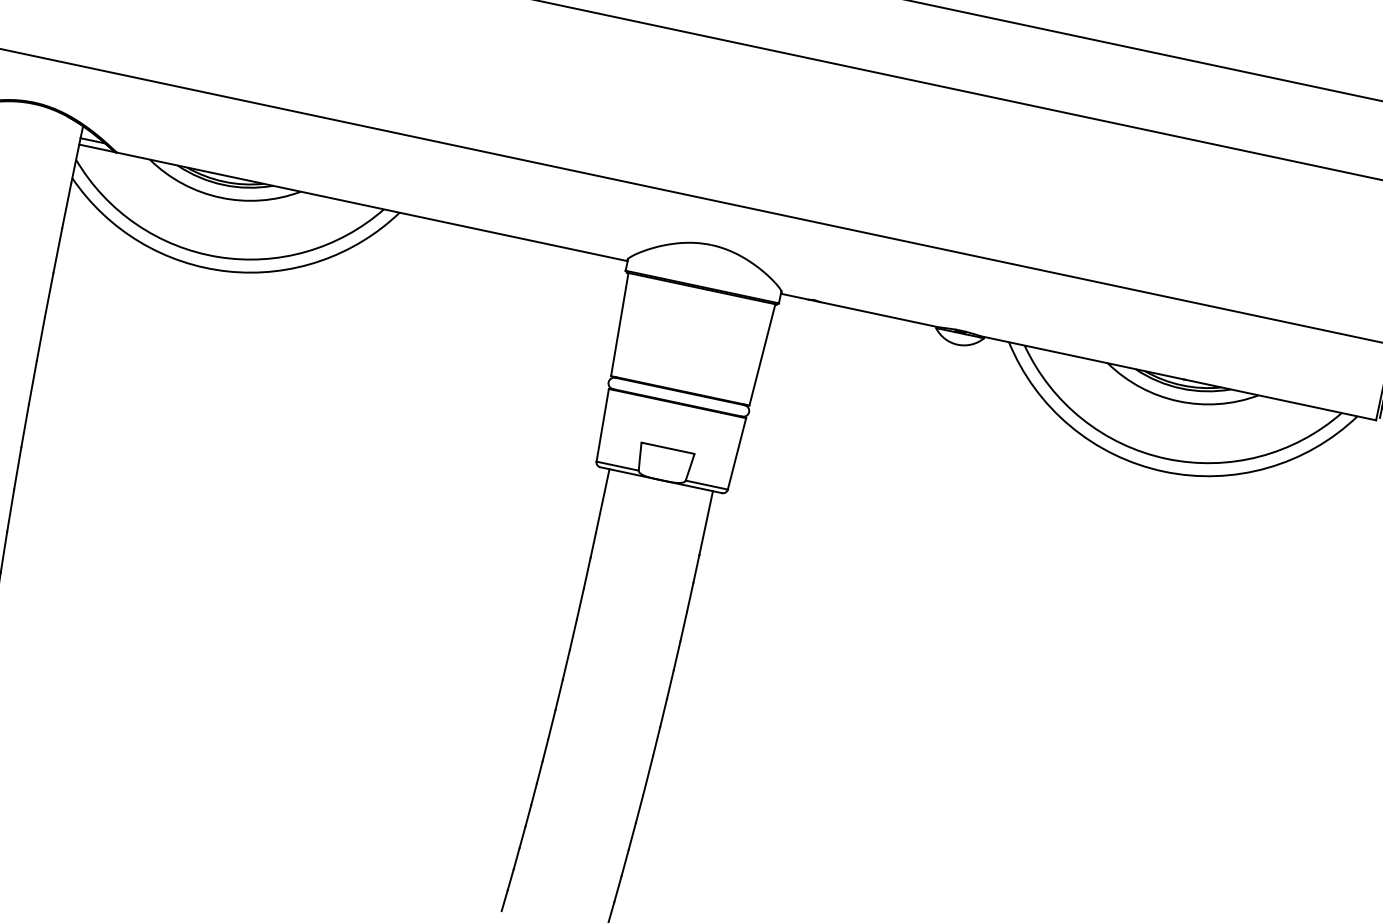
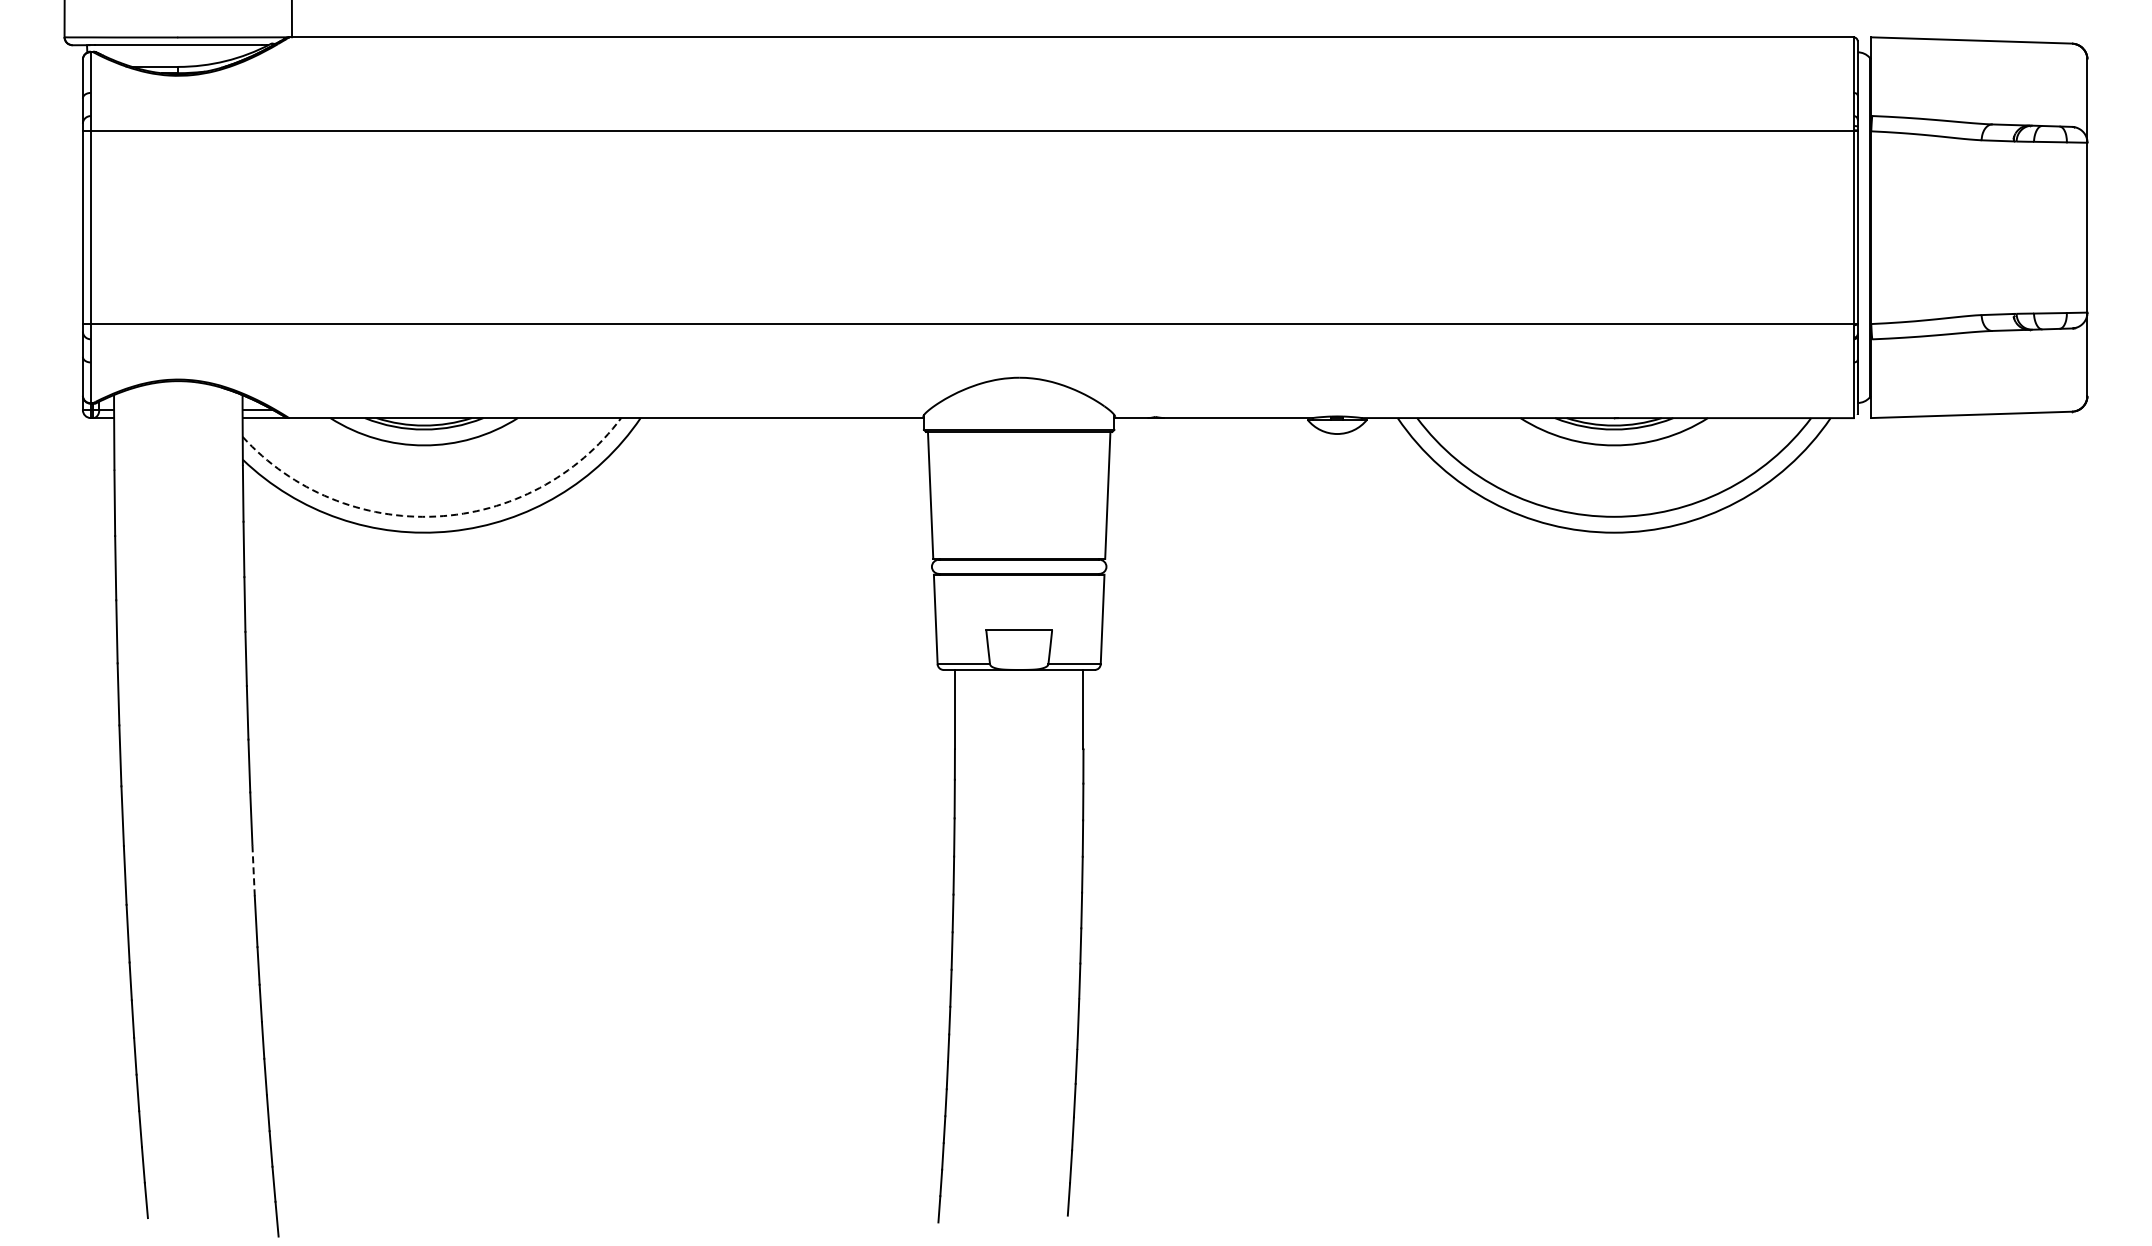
arc: (218, 257) -> (436, 516), solid -> dashed
line: (10, 510) -> (253, 870), solid -> dashed

